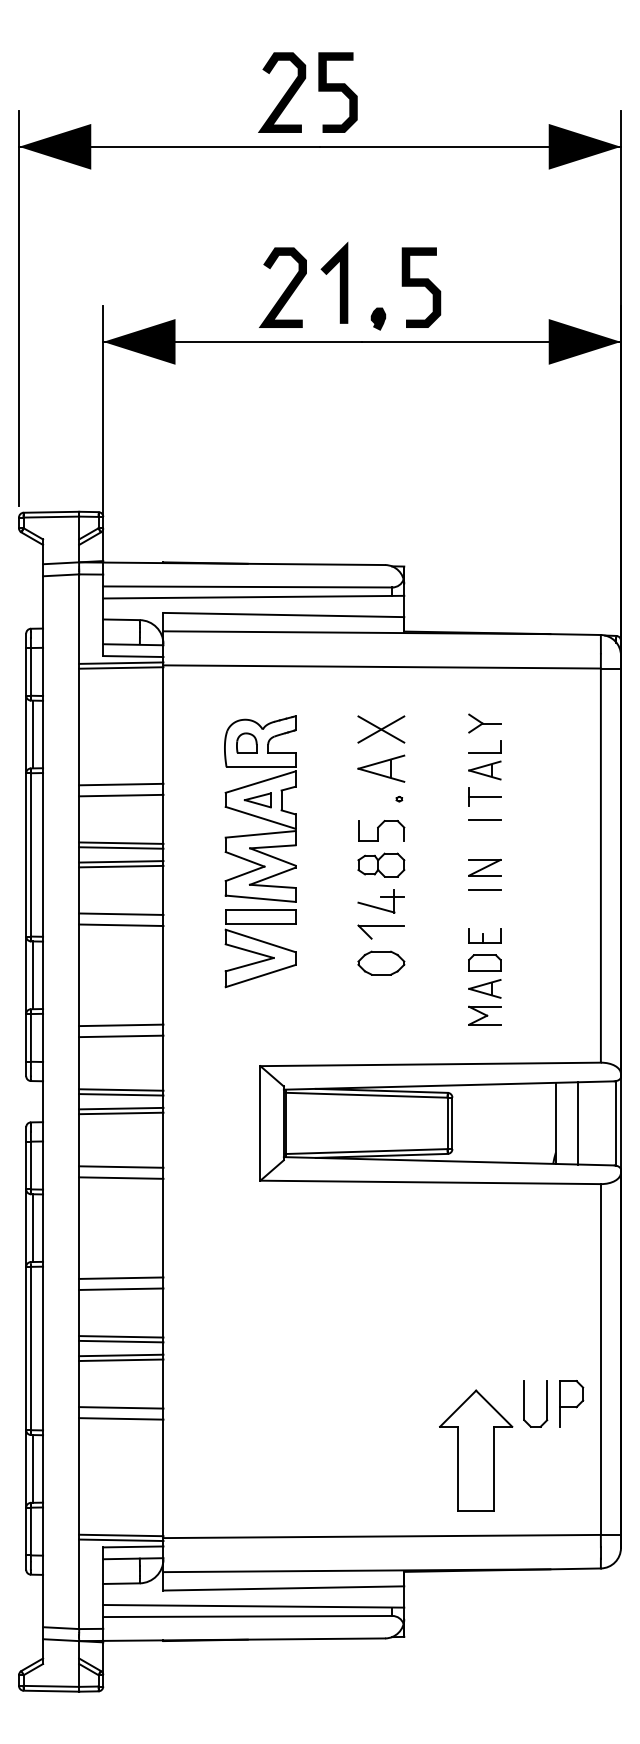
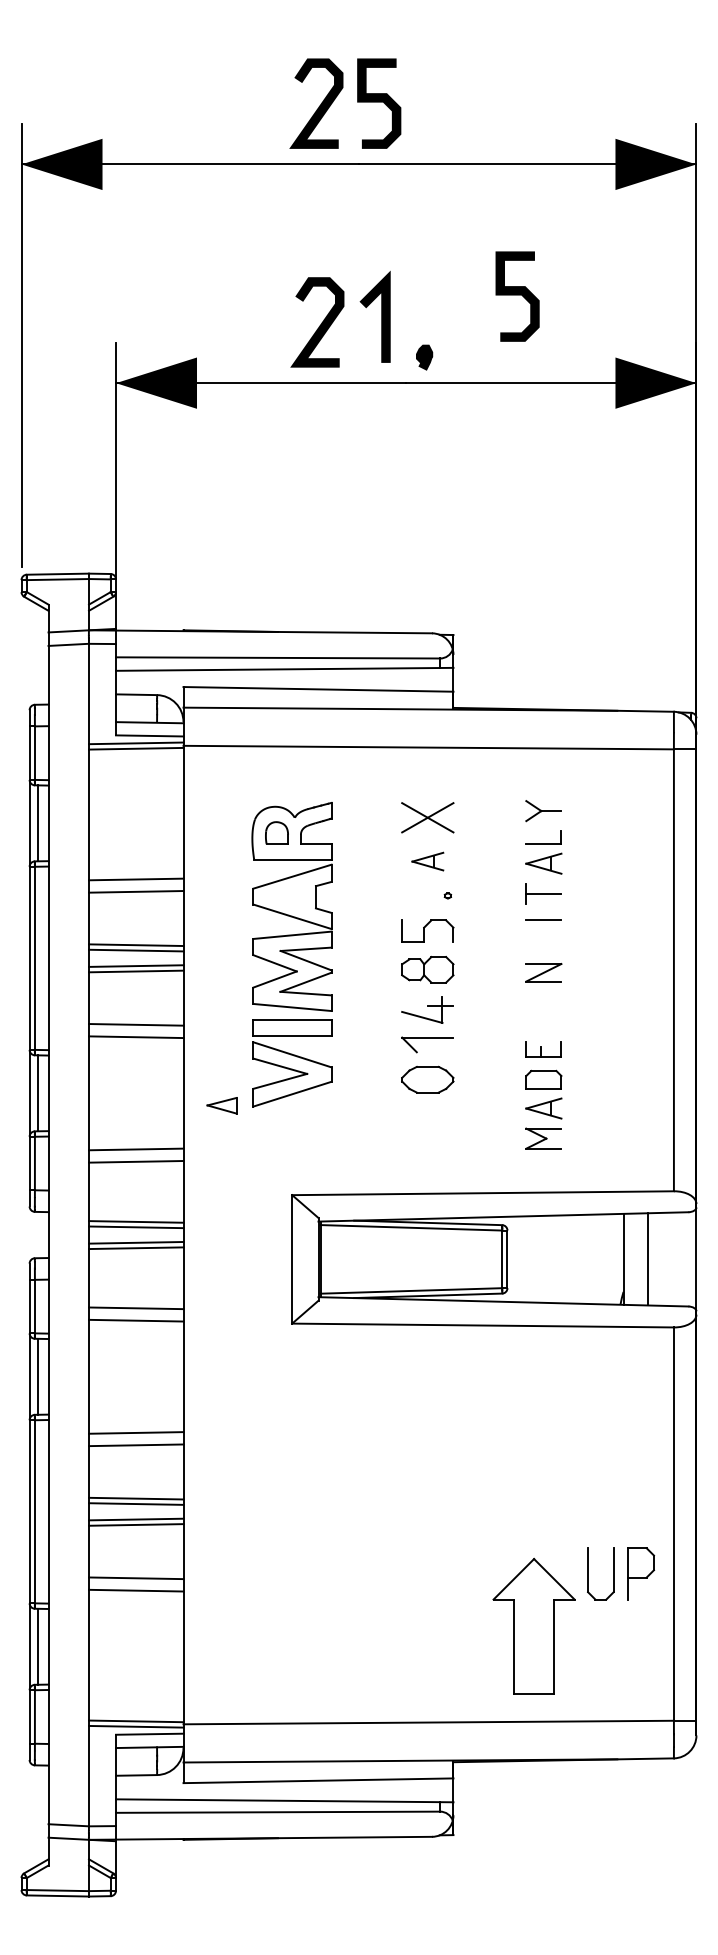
curve: (421, 286) -> (517, 295), moved
part: (381, 768) -> (427, 861), size x0.6
part: (257, 800) -> (221, 1105), moved
line: (484, 889) -> (543, 997), removed
line: (616, 1123) -> (691, 1259), removed

